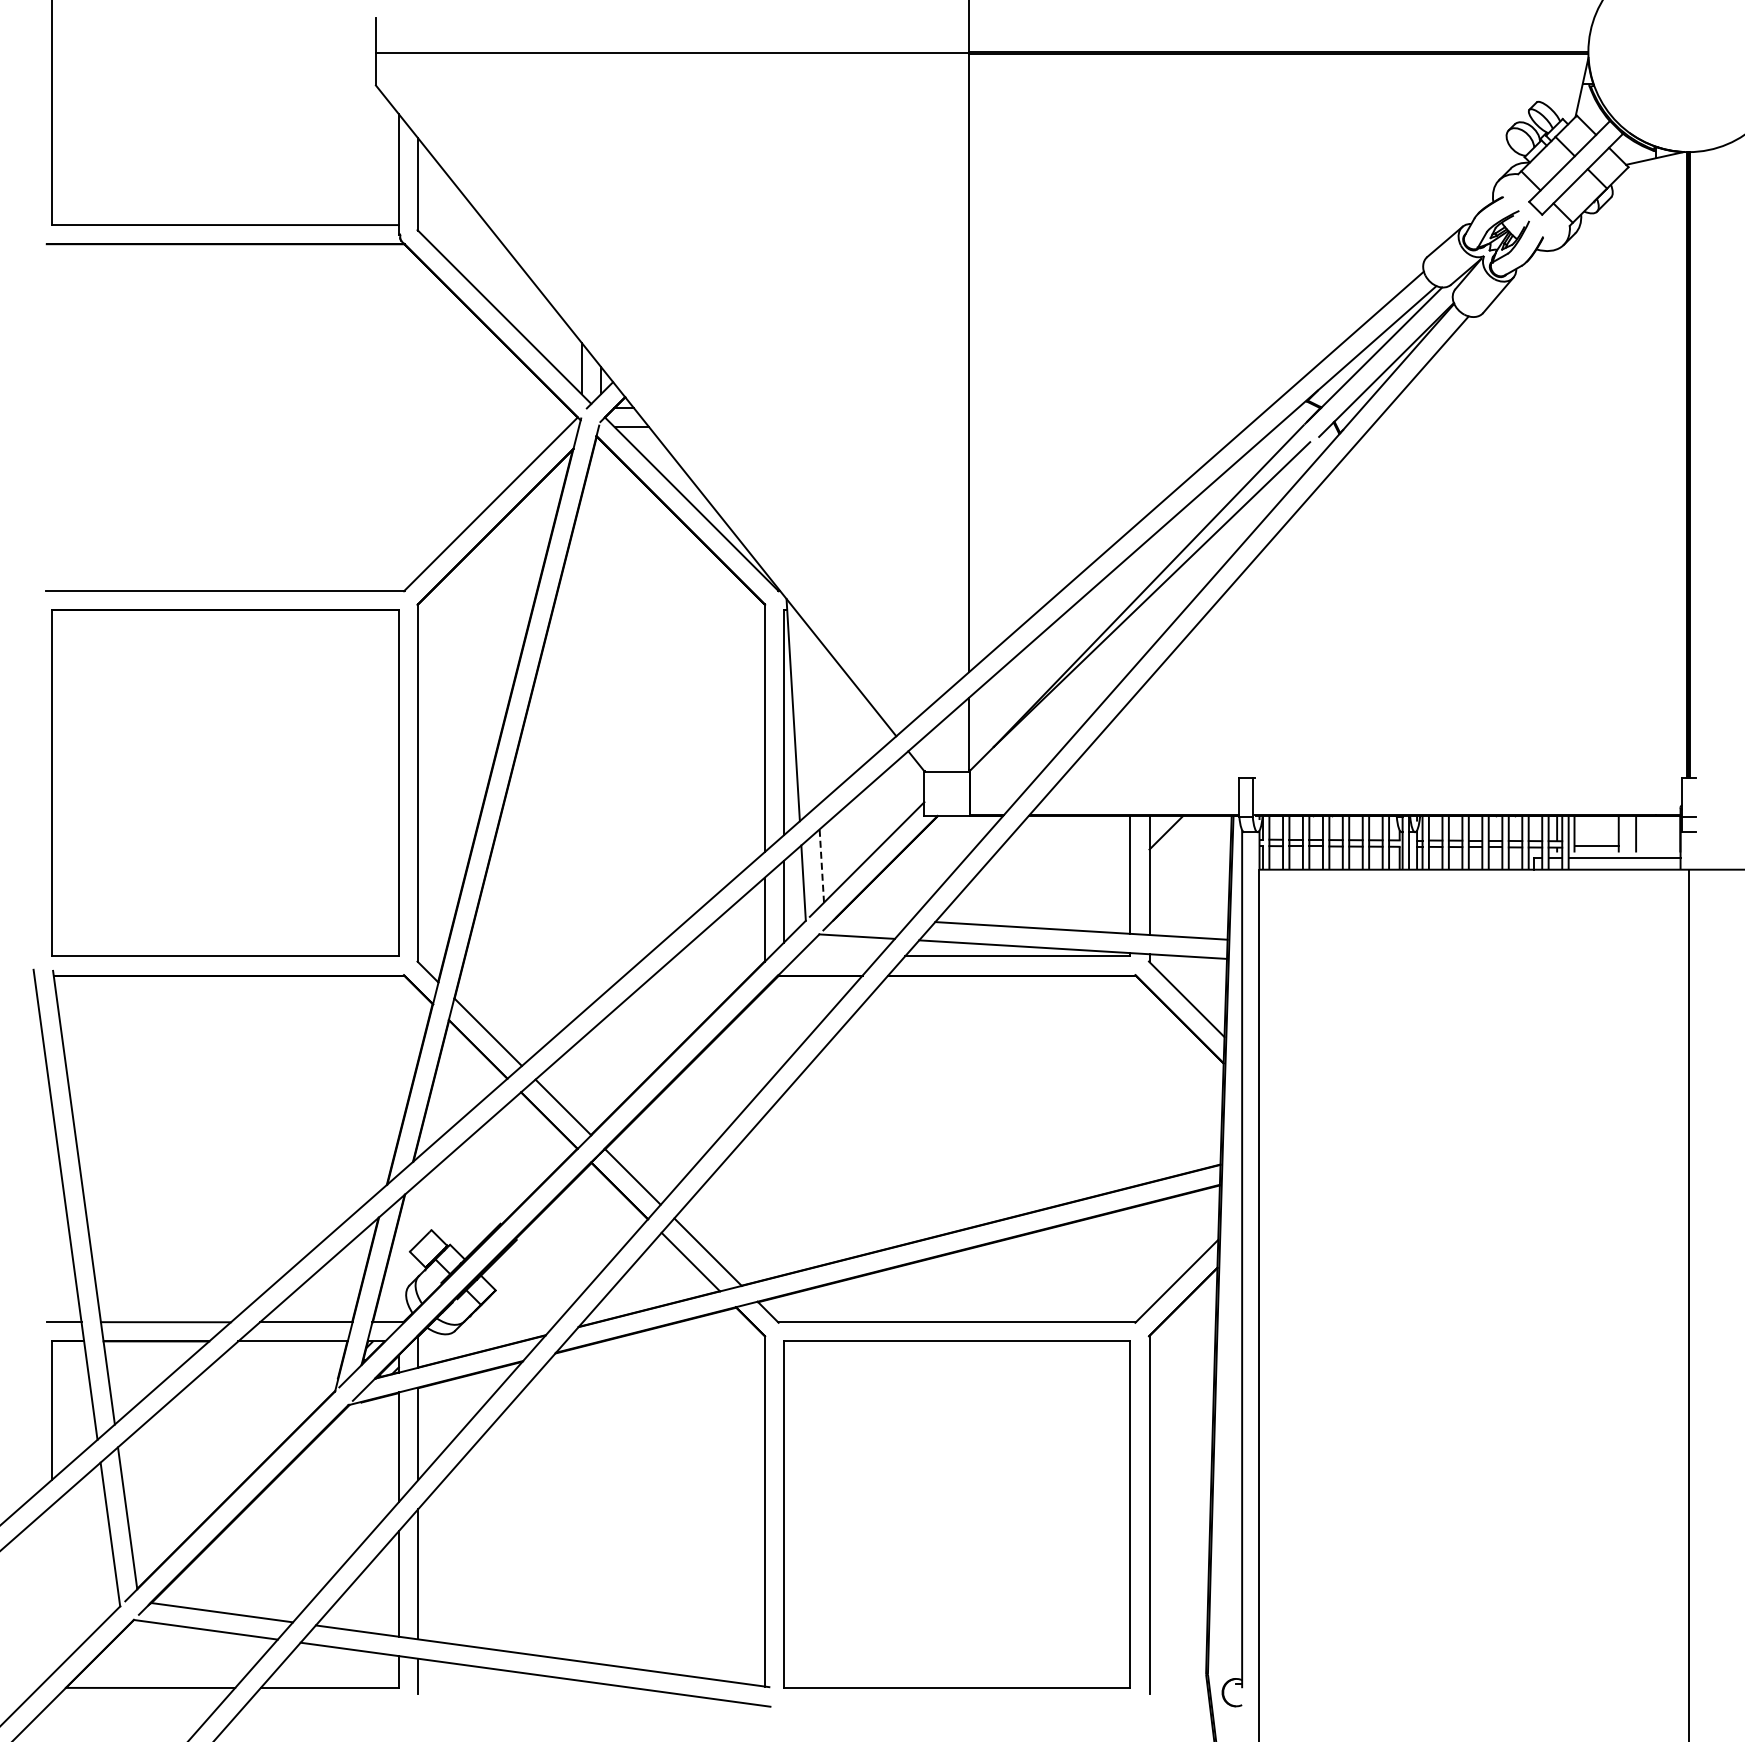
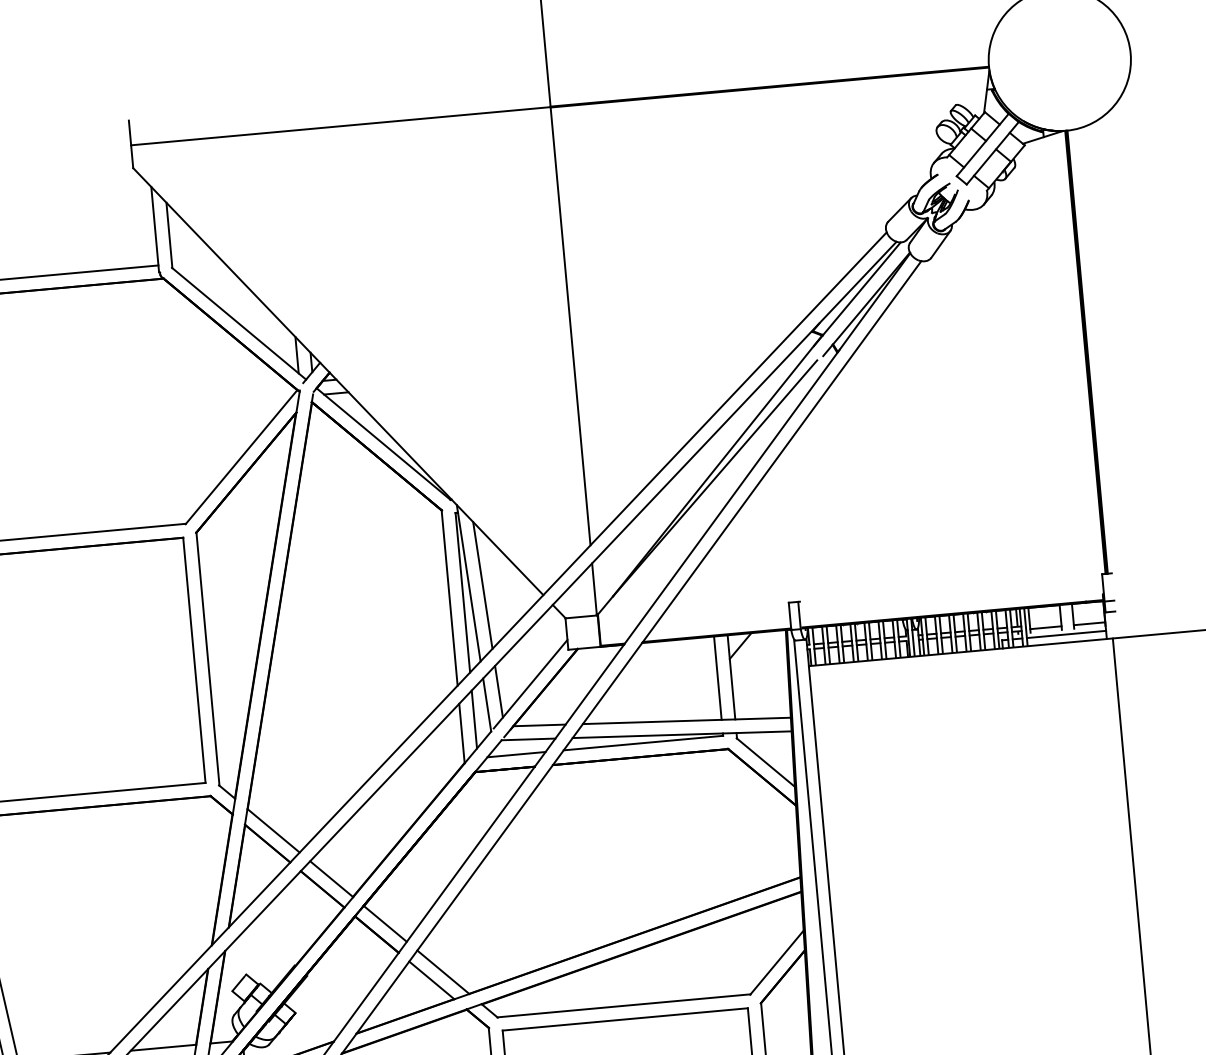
line: (812, 715) -> (482, 585), added
line: (1658, 846) -> (1089, 624), added
line: (821, 866) -> (498, 692), dashed -> solid
line: (873, 918) -> (538, 725), added
line: (838, 956) -> (516, 754), added

